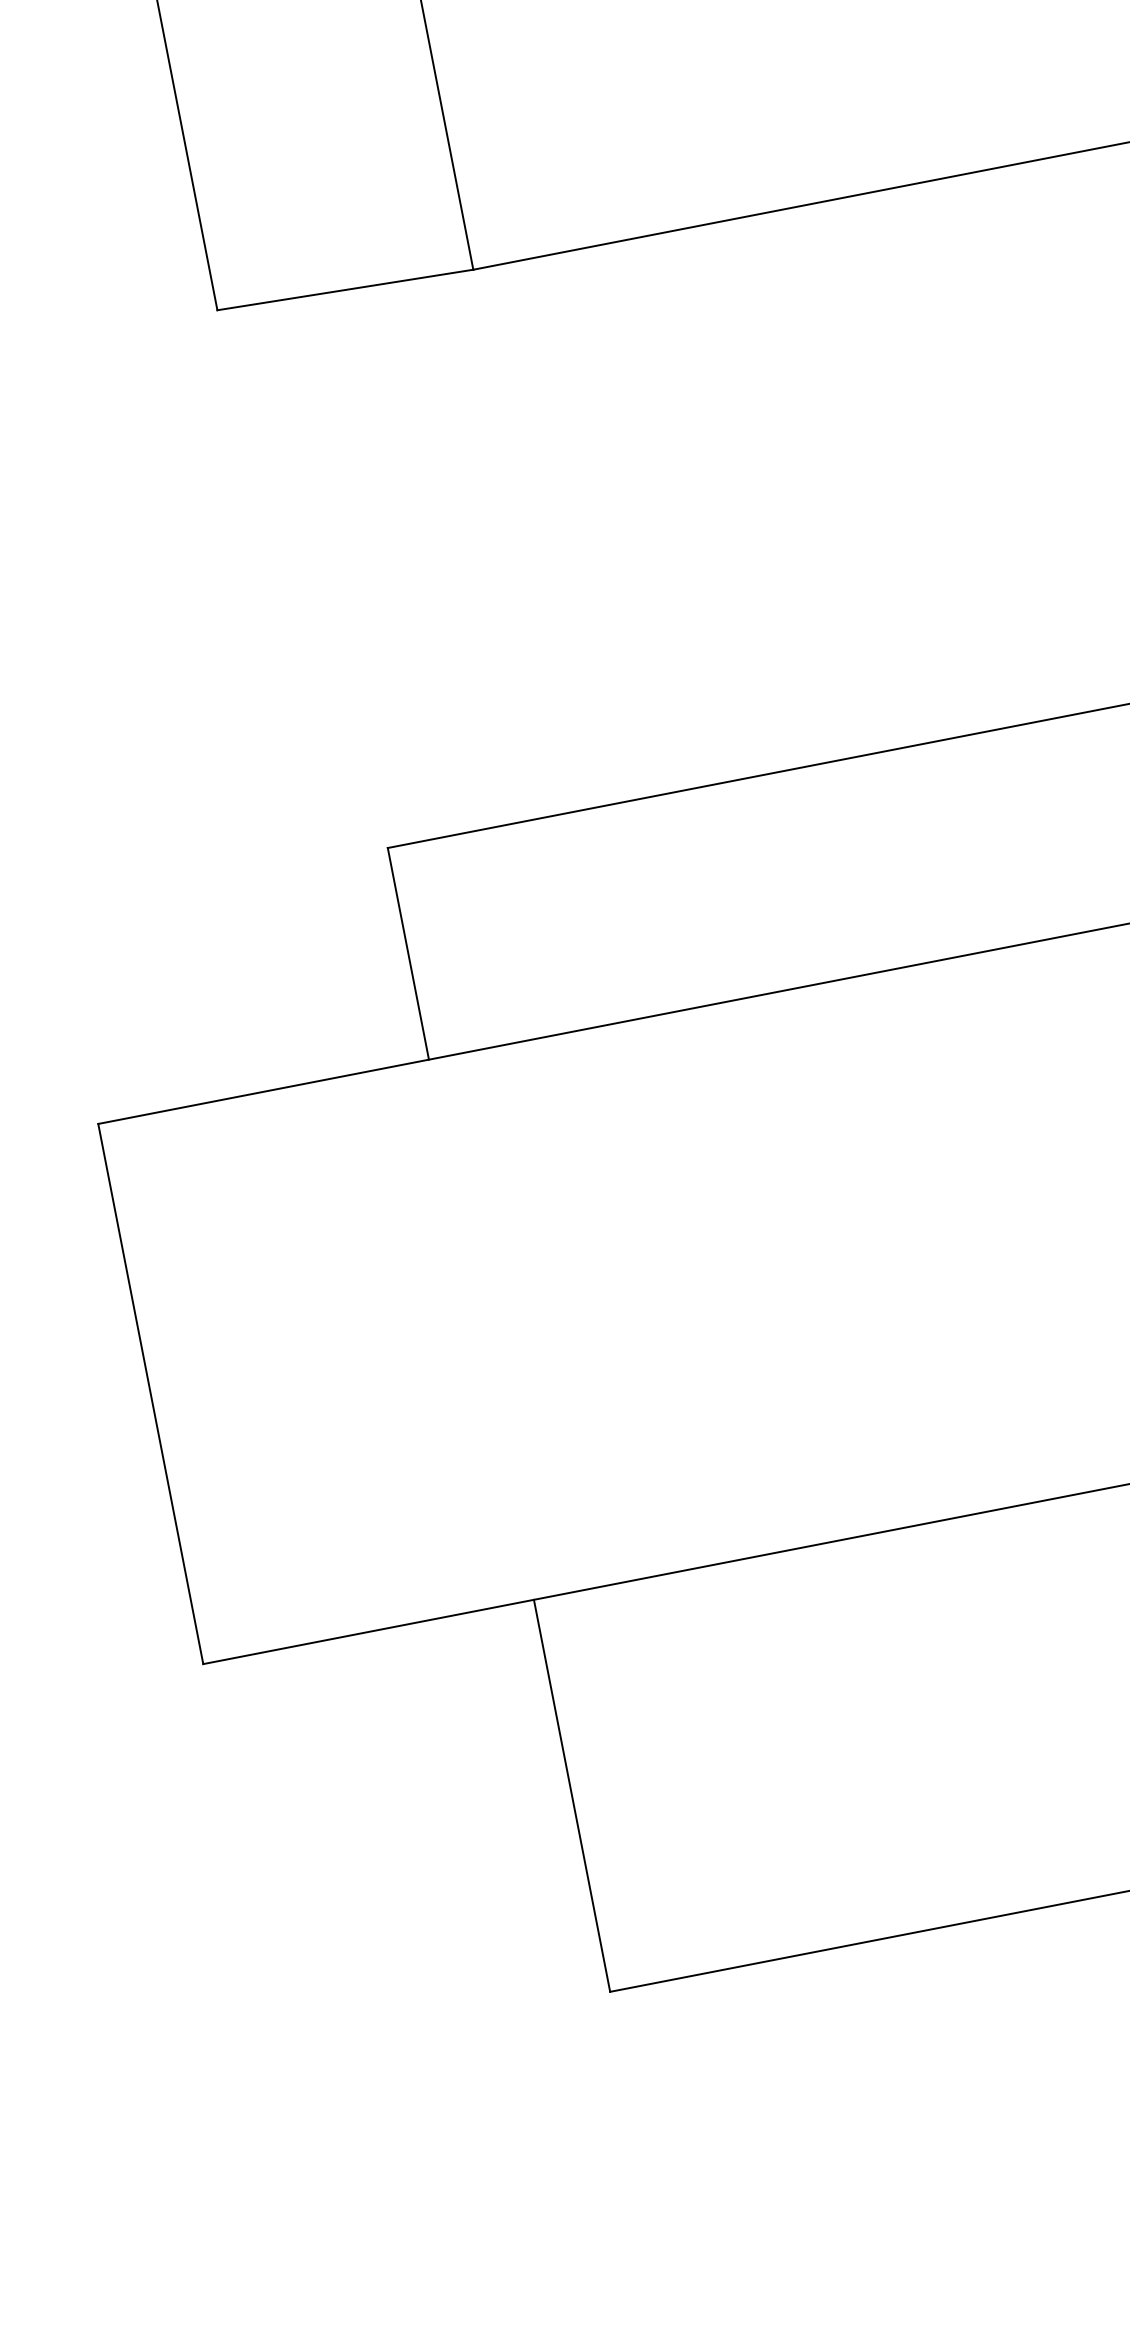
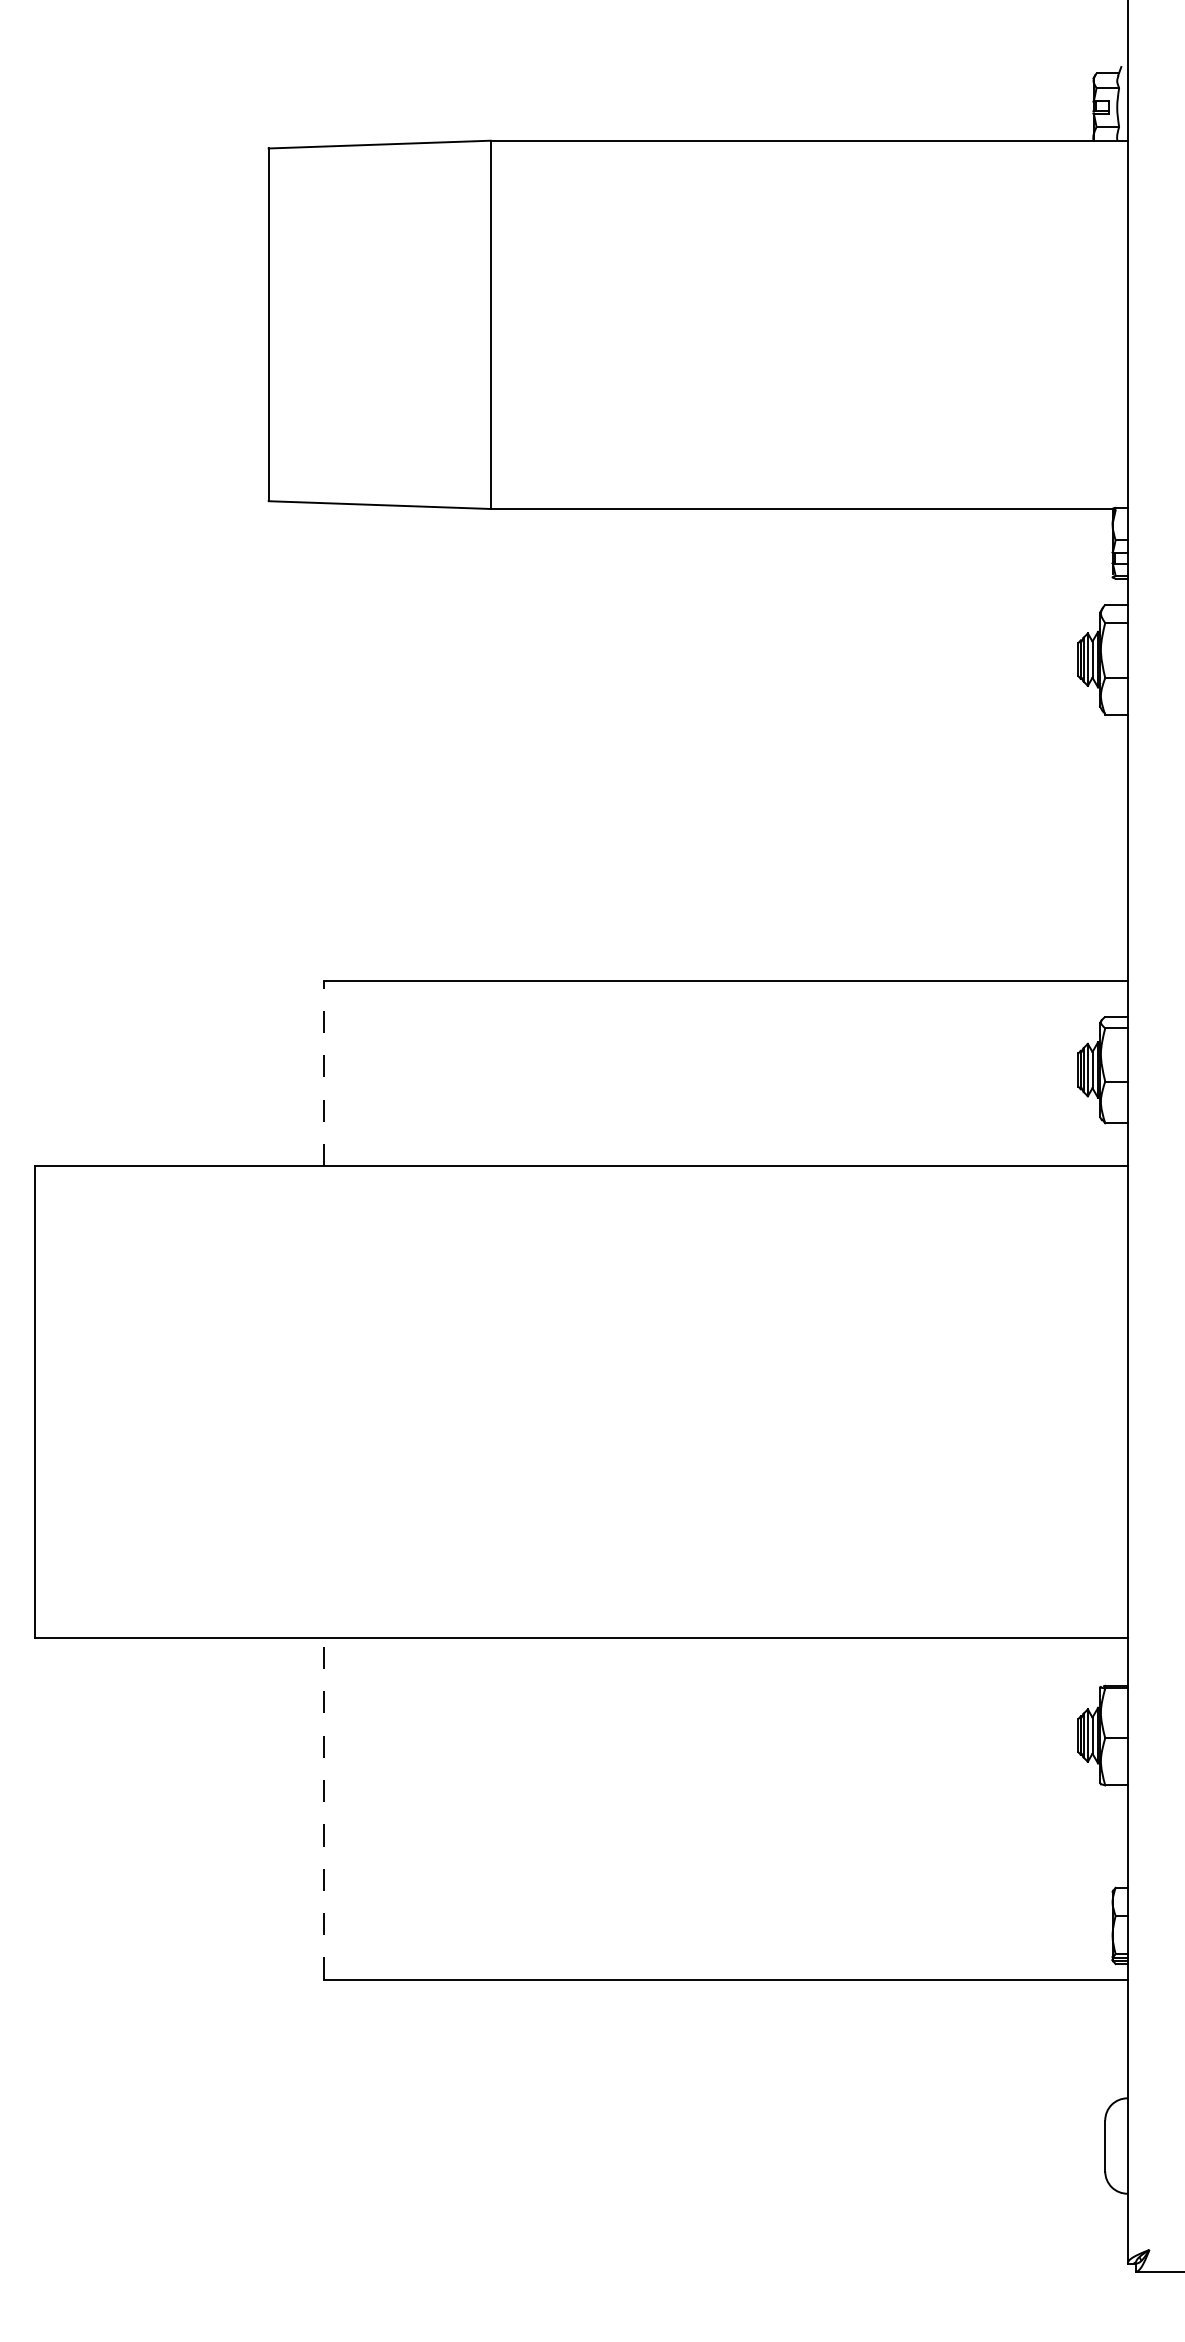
line: (408, 953) -> (324, 1073), solid -> dashed
line: (572, 1795) -> (324, 1808), solid -> dashed

